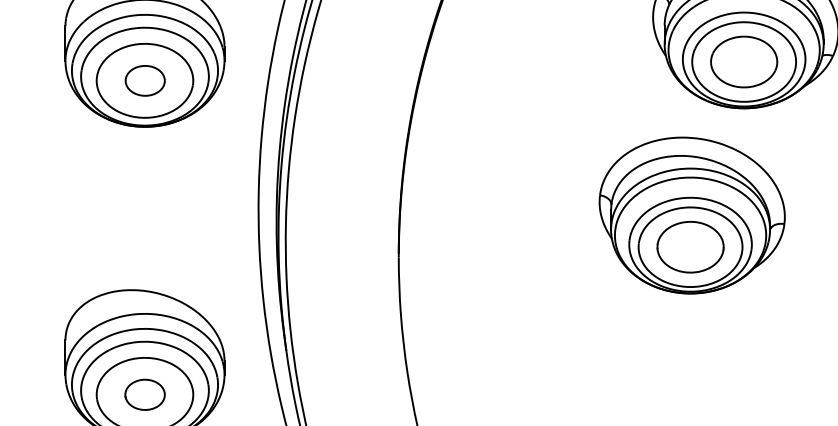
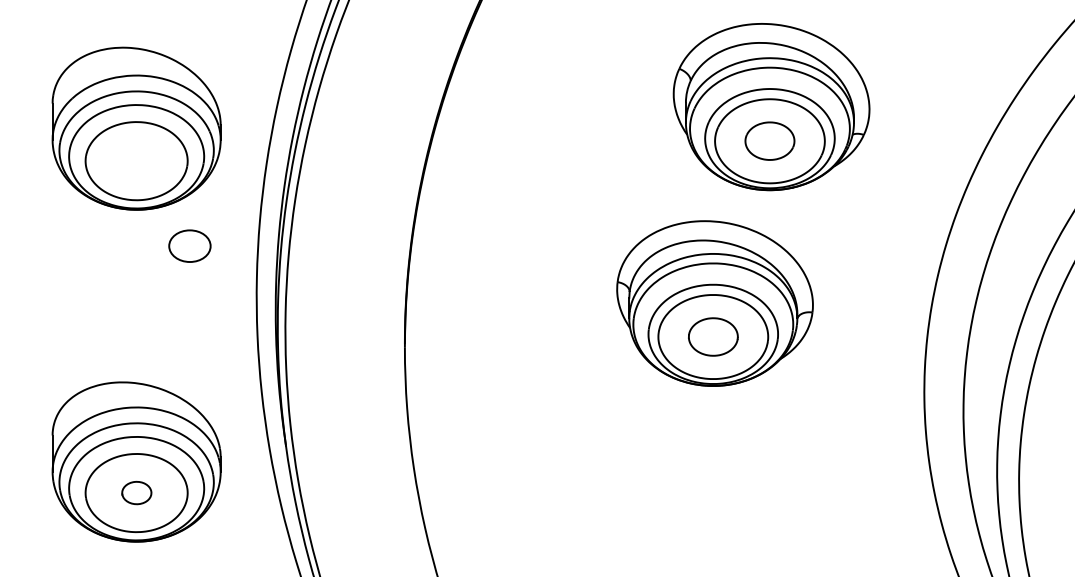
part: (743, 61) -> (769, 140), size x0.7
part: (144, 80) -> (189, 245), moved
part: (690, 246) -> (713, 336), size x0.7
part: (144, 394) -> (136, 492), size x0.7

